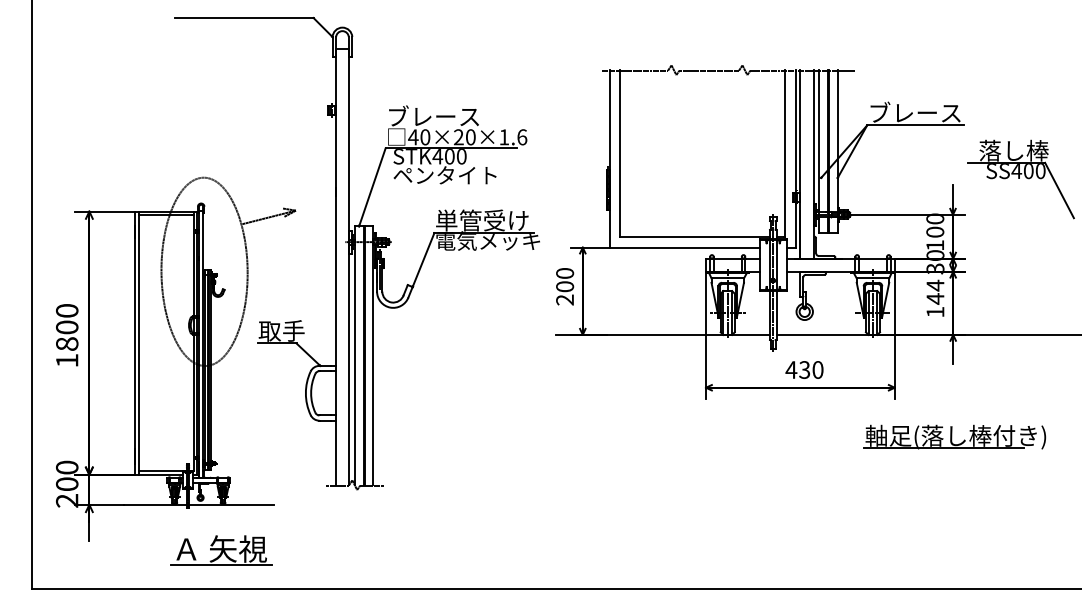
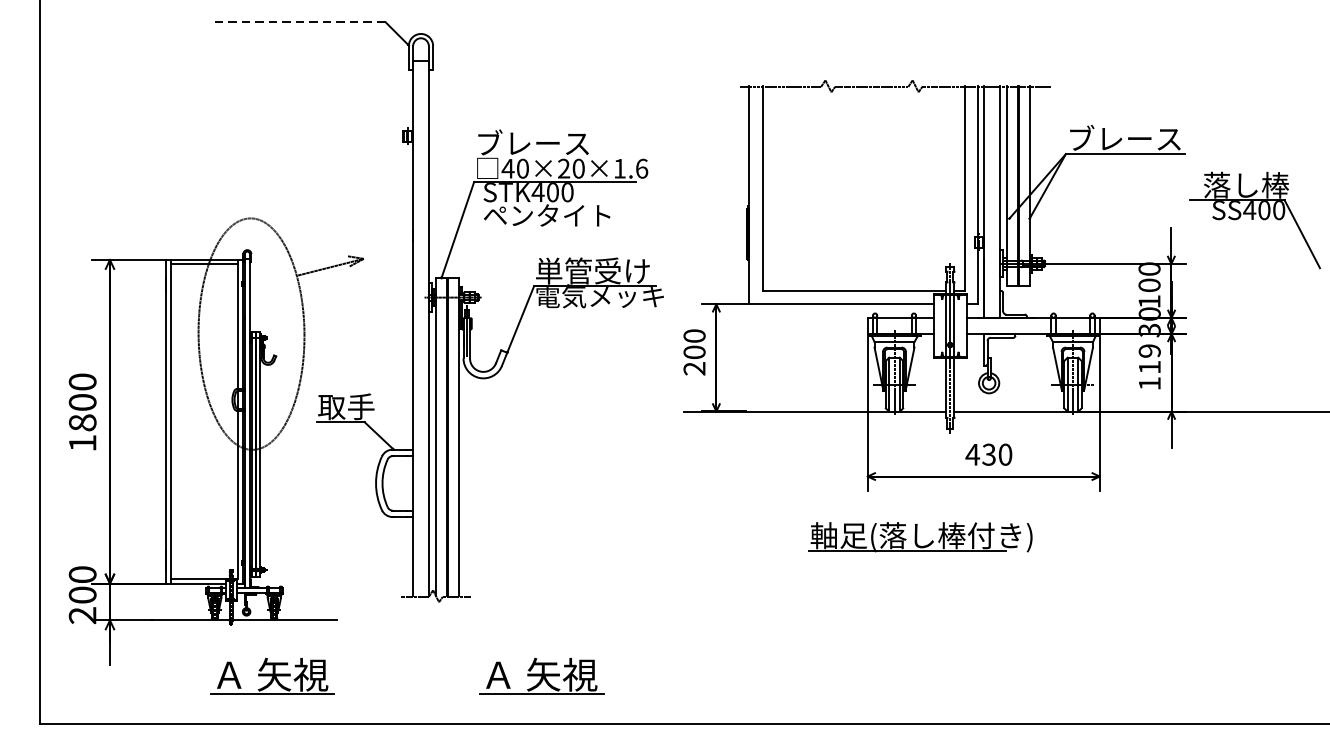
line: (243, 18) -> (299, 22), solid -> dashed
text: (935, 291) -> (1149, 358), 144 -> 119
part: (954, 436) -> (920, 536), moved
part: (440, 550) -> (541, 676), added

